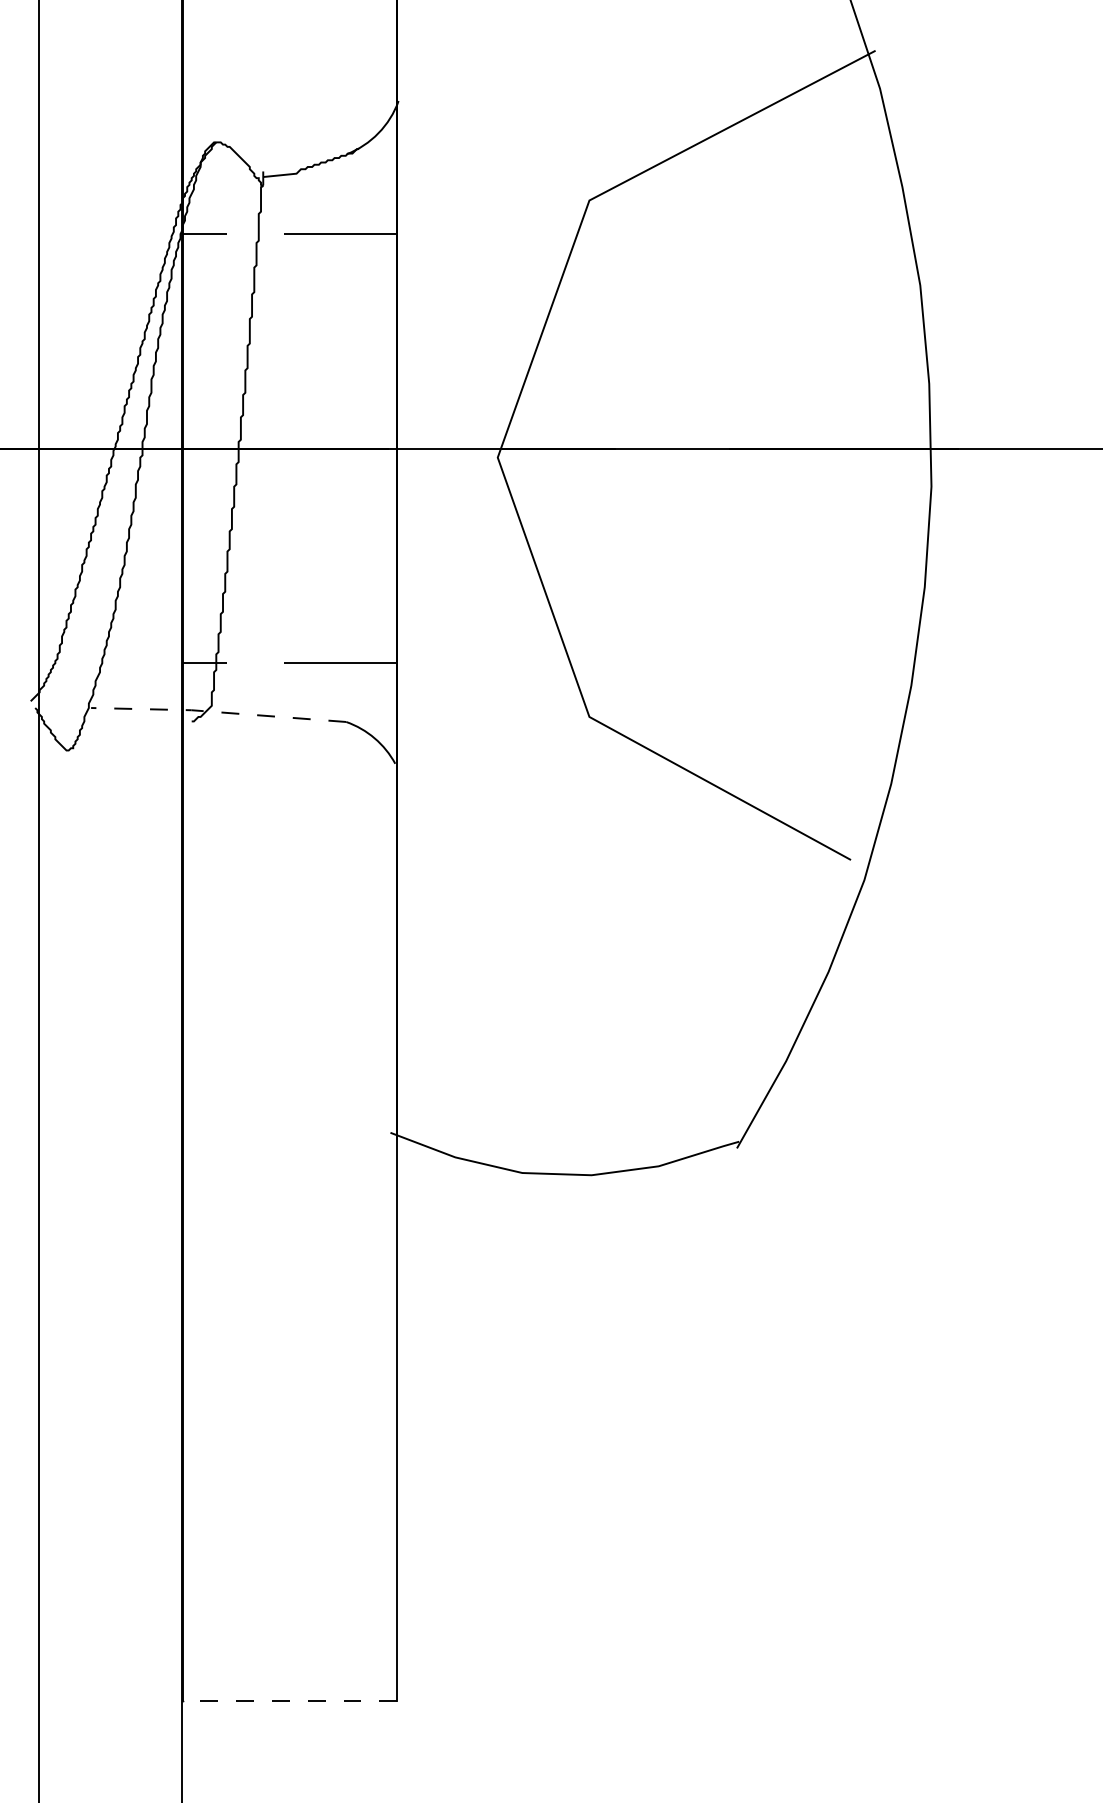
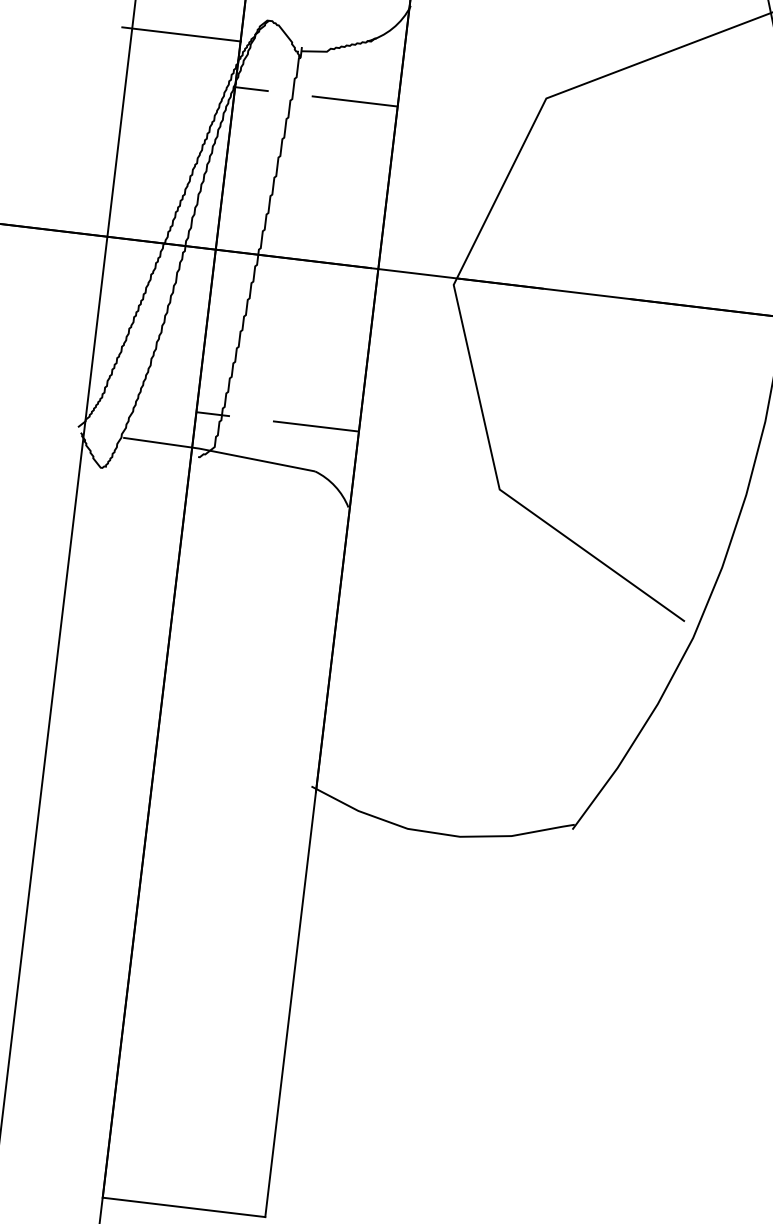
line: (104, 173) -> (181, 34), added
line: (218, 712) -> (219, 452), dashed -> solid
line: (289, 1700) -> (183, 1207), dashed -> solid

